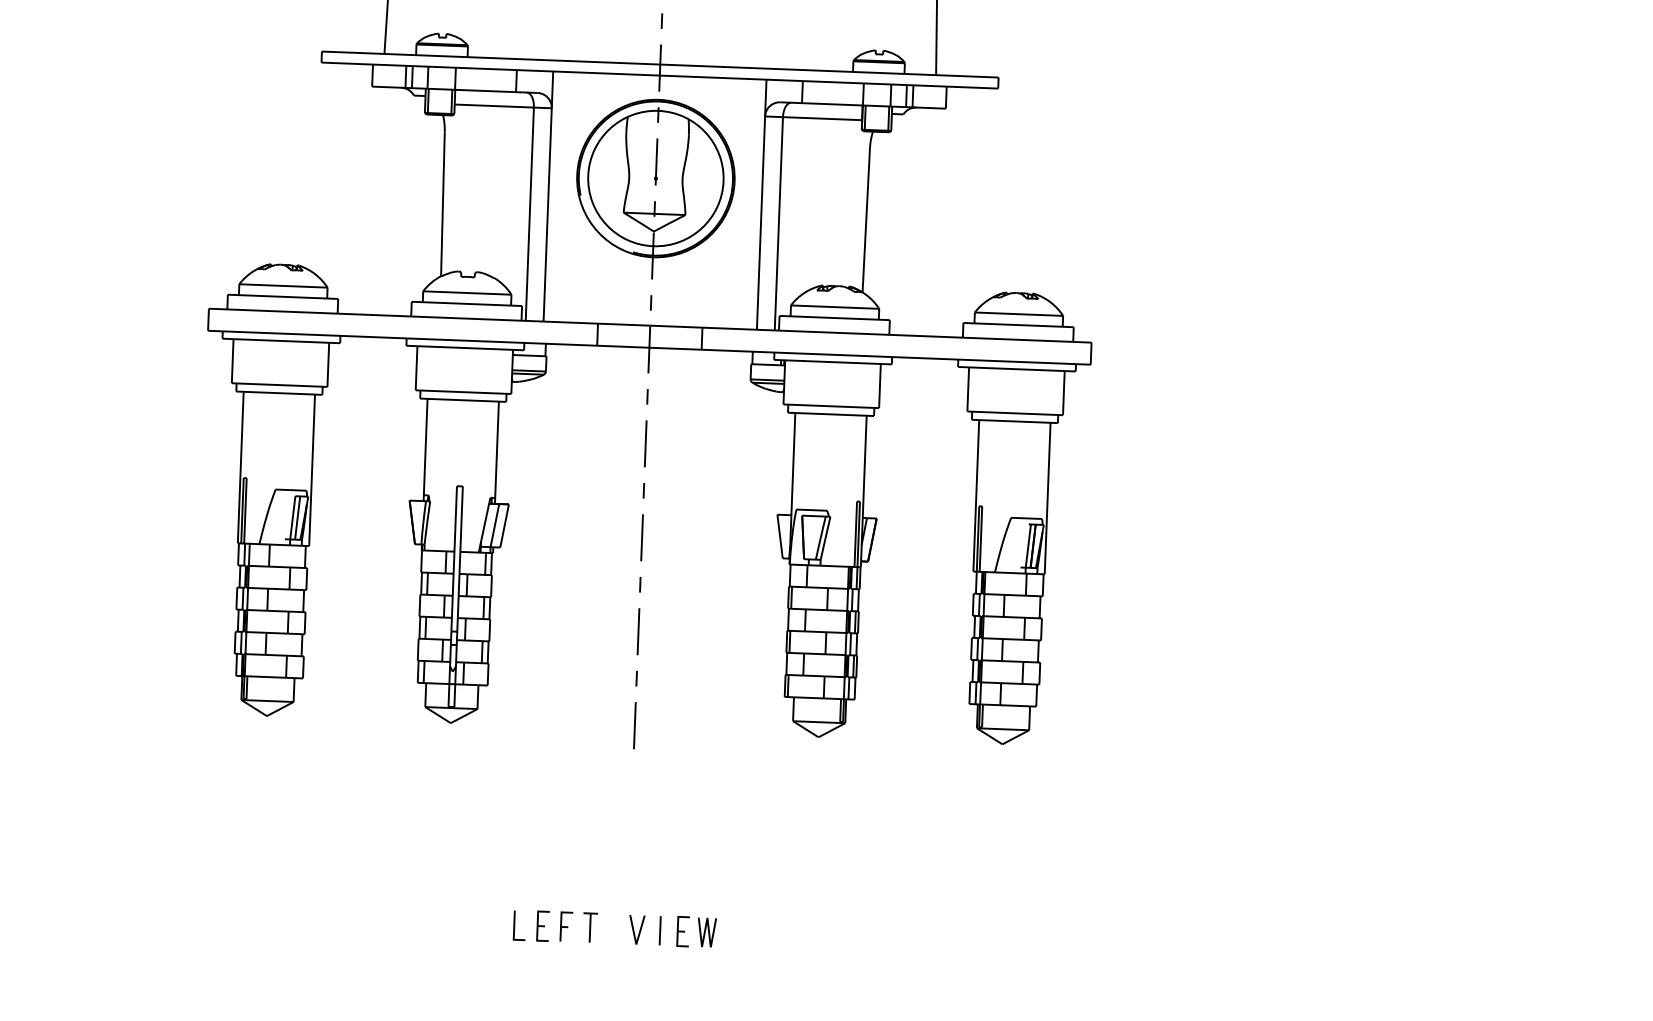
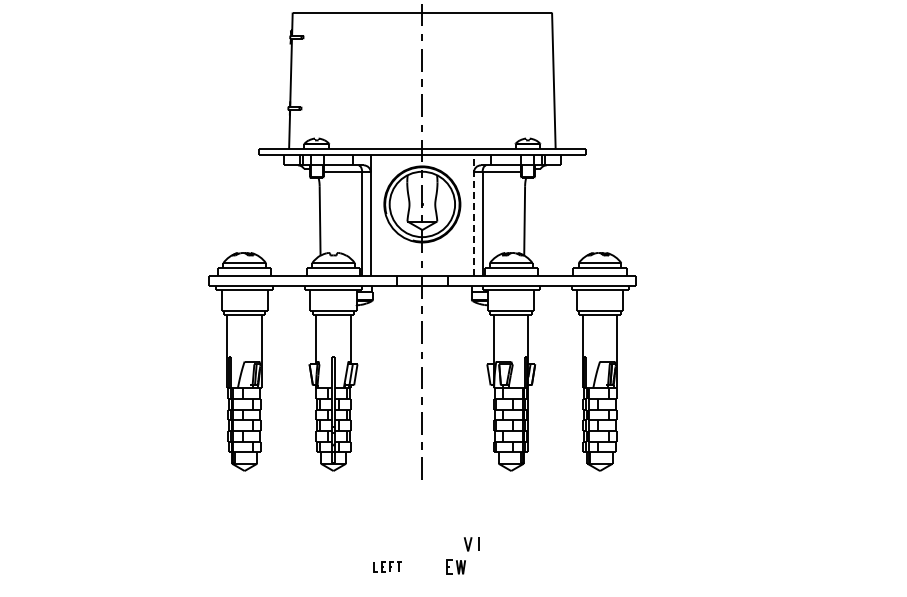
line: (760, 203) -> (473, 214), solid -> dashed
part: (554, 925) -> (387, 566), size x0.7
part: (643, 930) -> (471, 544), moved

